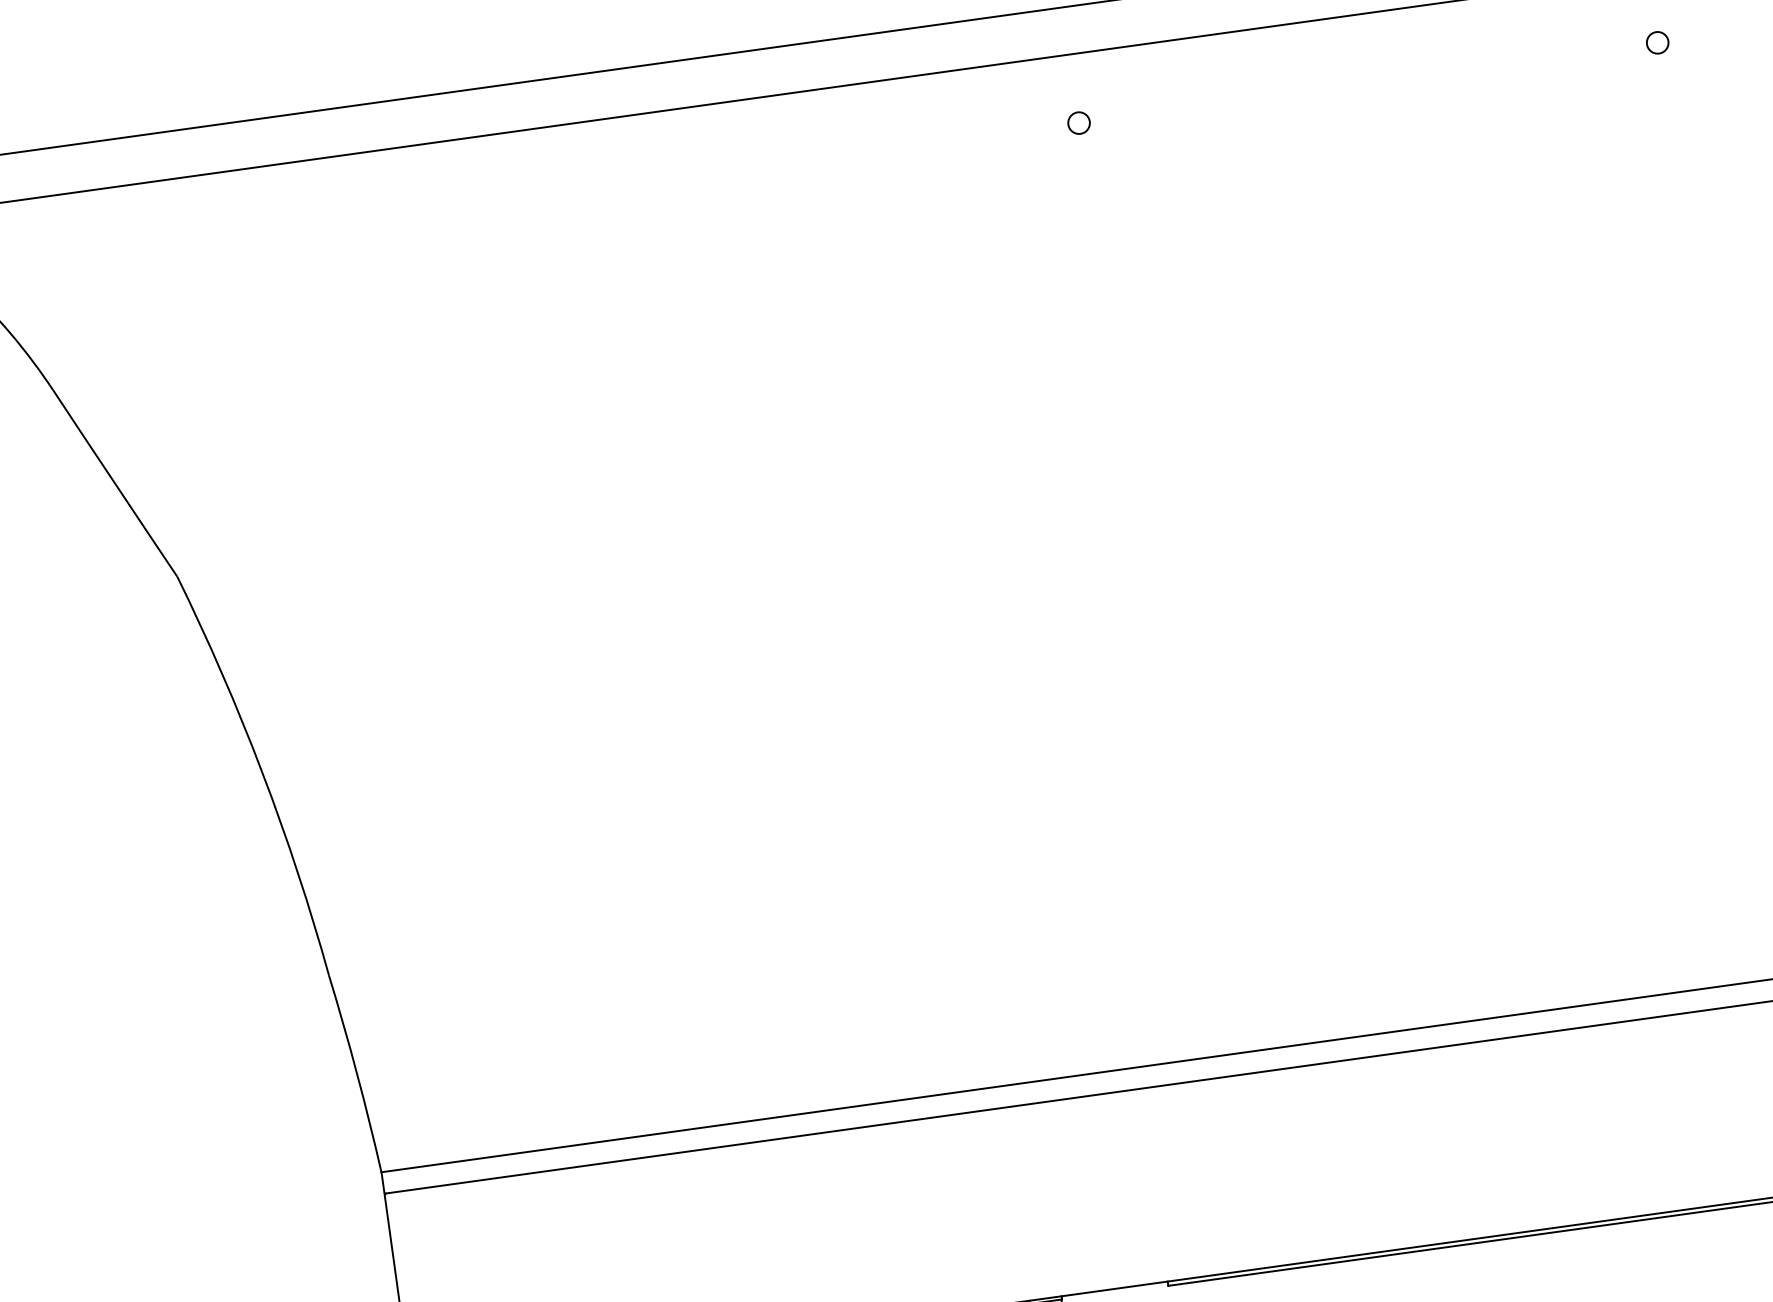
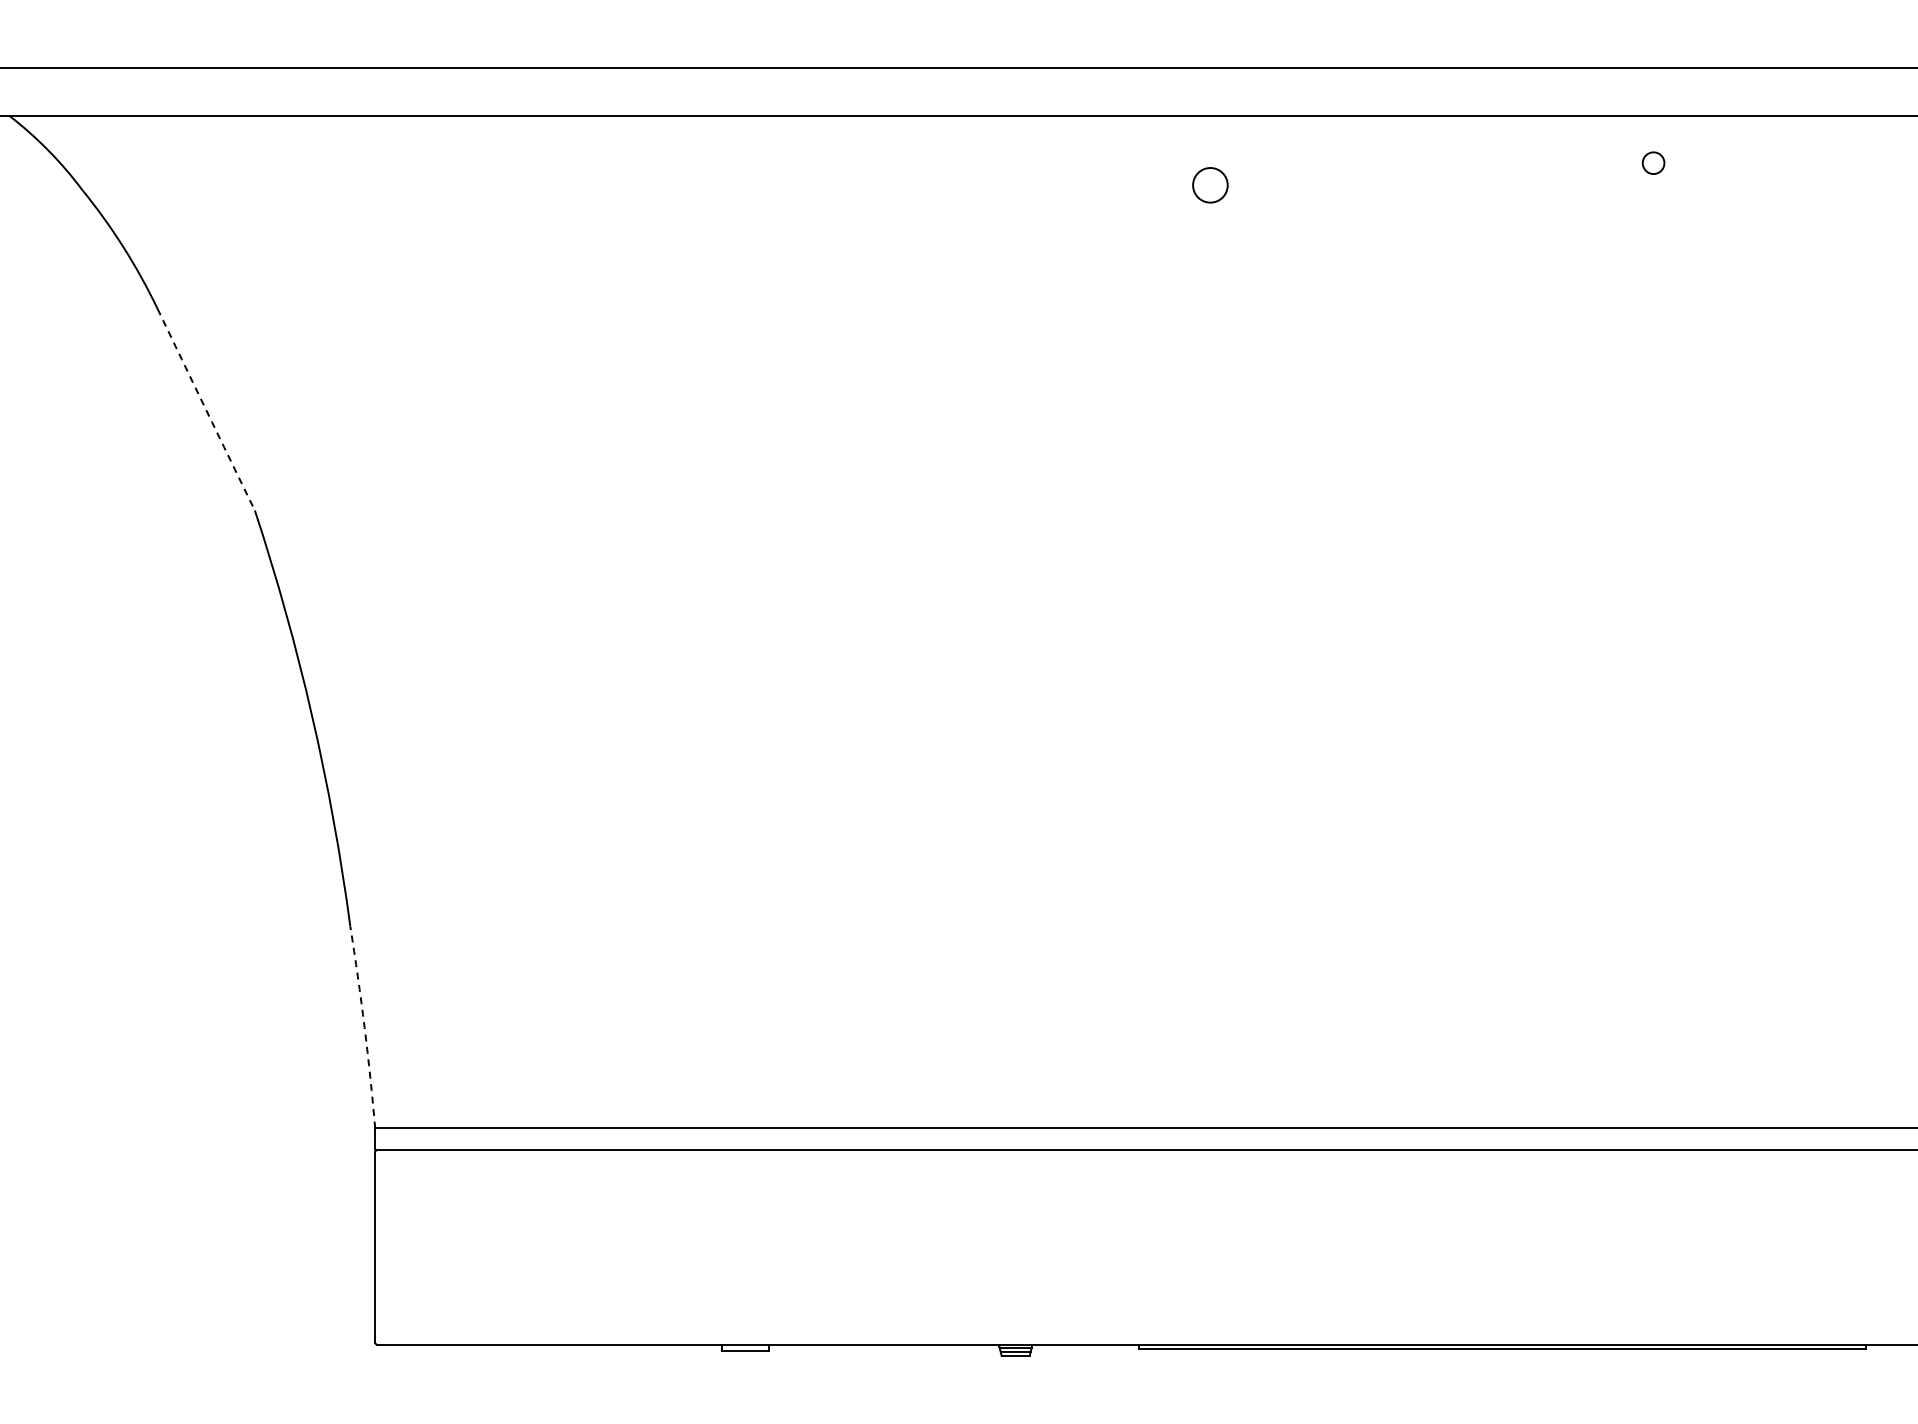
circle: (1657, 42) -> (1653, 162), moved
circle: (1079, 122) -> (1210, 184), size x1.6
arc: (115, 483) -> (206, 409), solid -> dashed
arc: (356, 1073) -> (364, 1027), solid -> dashed

